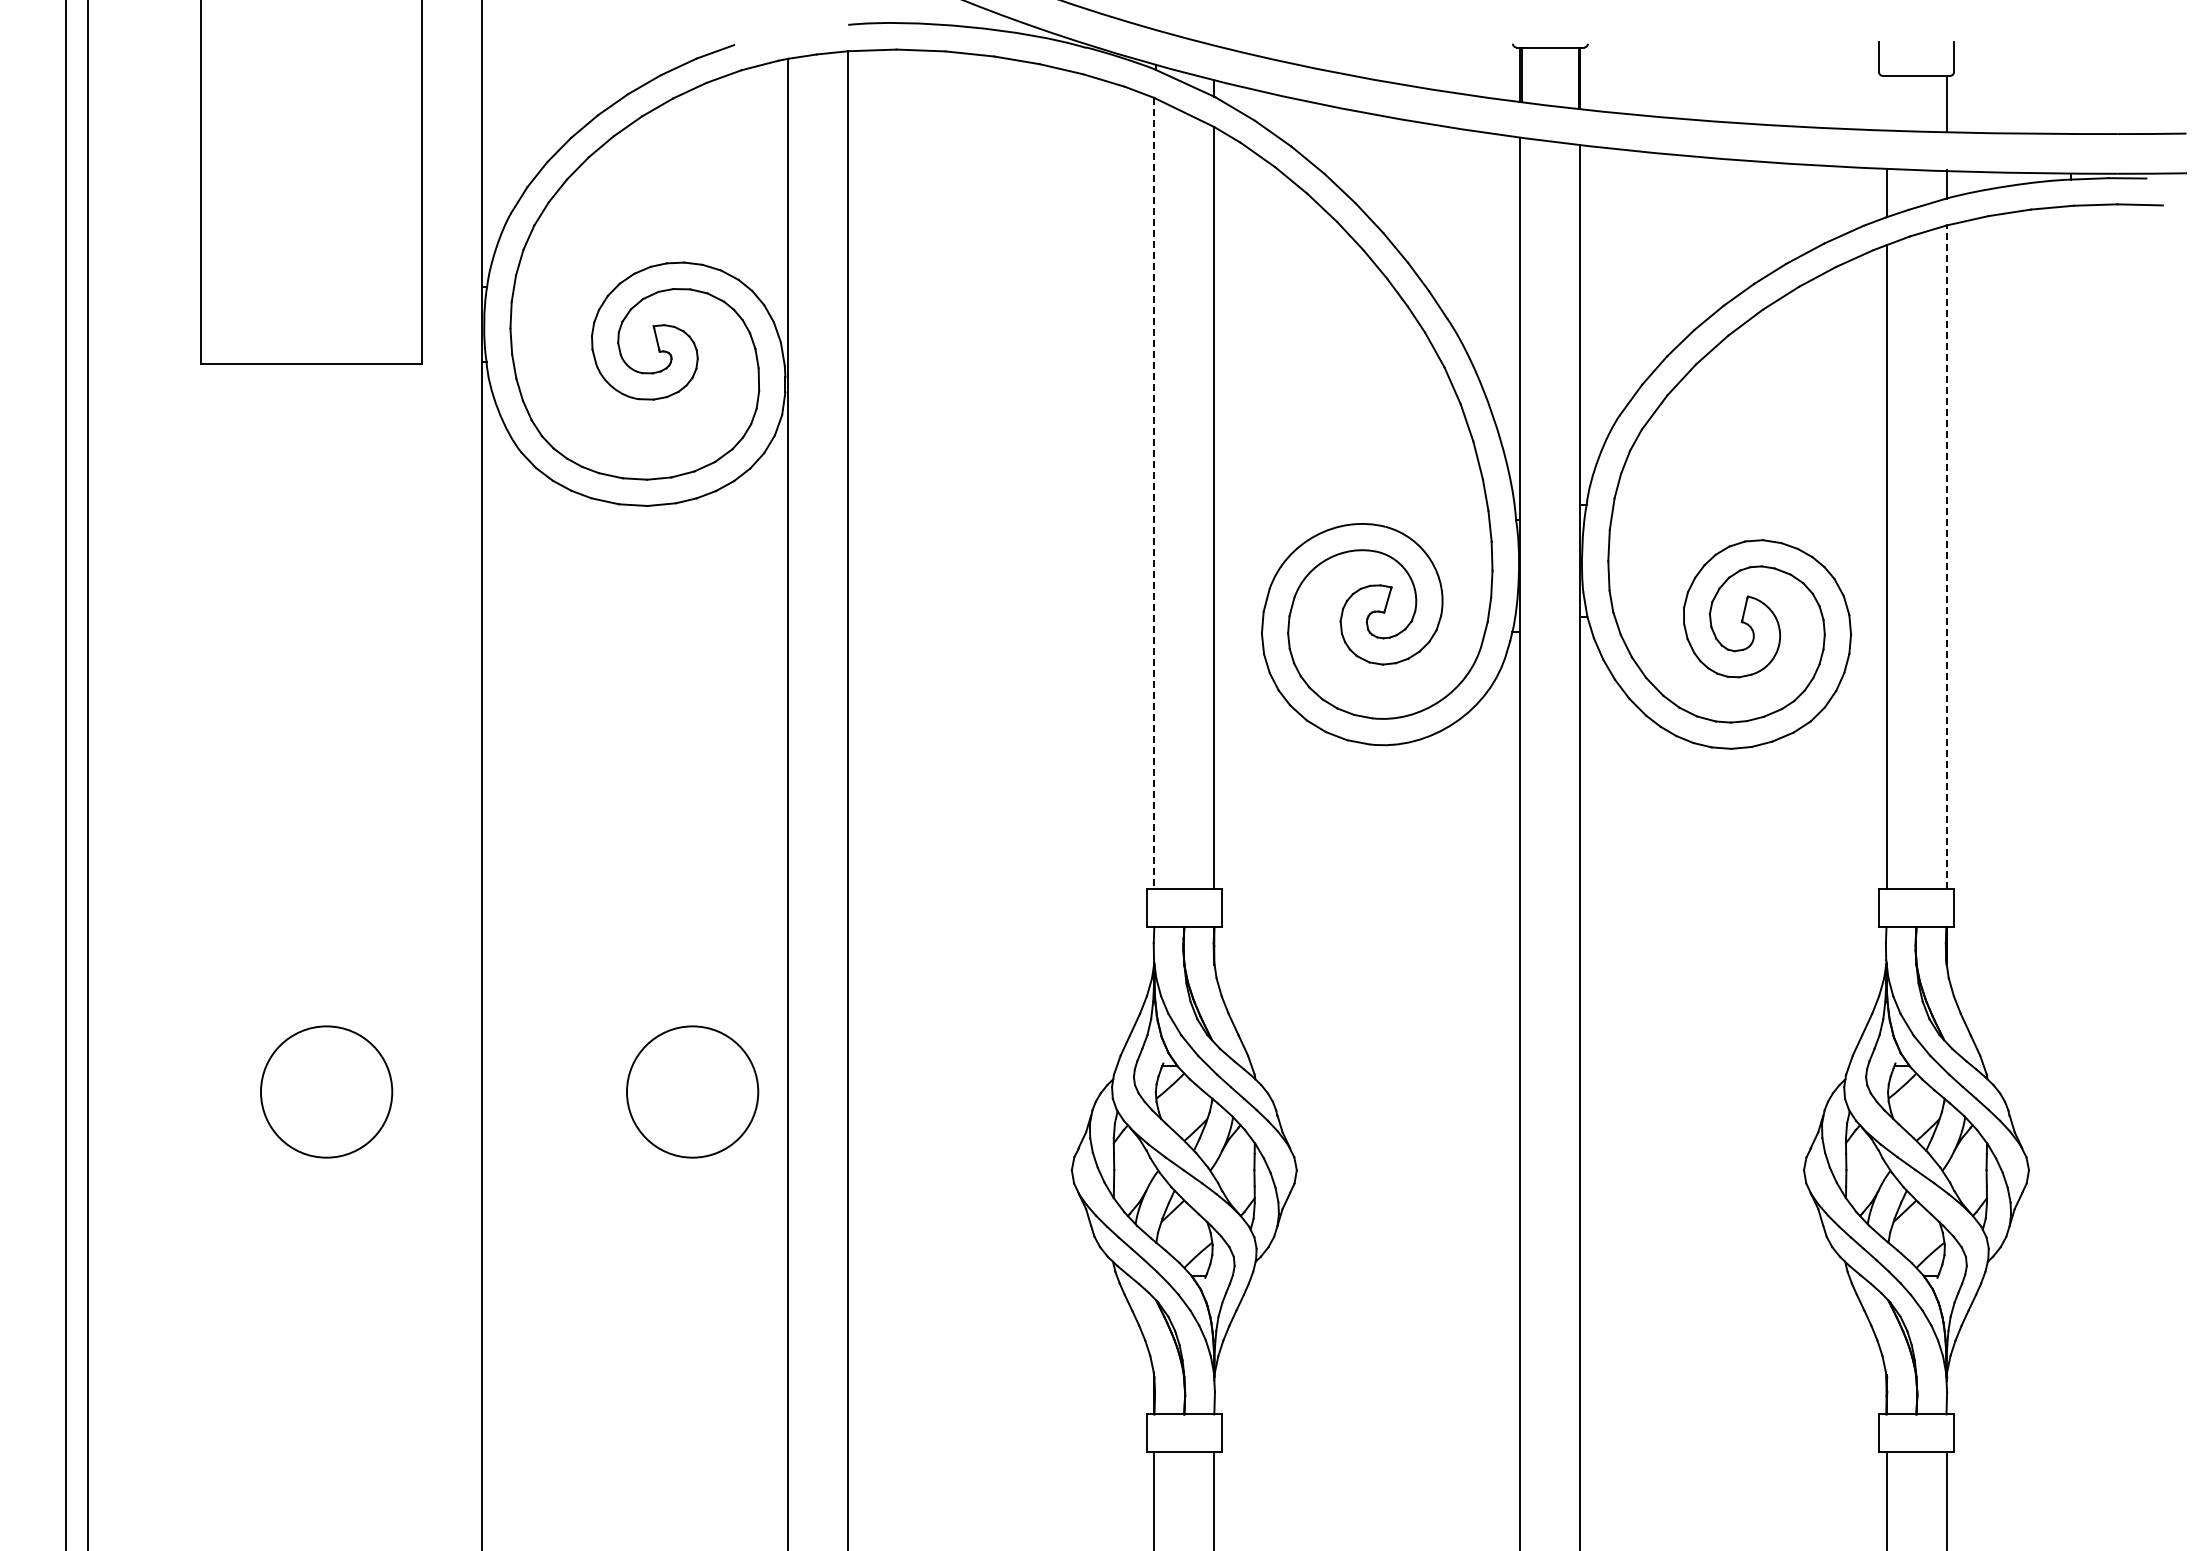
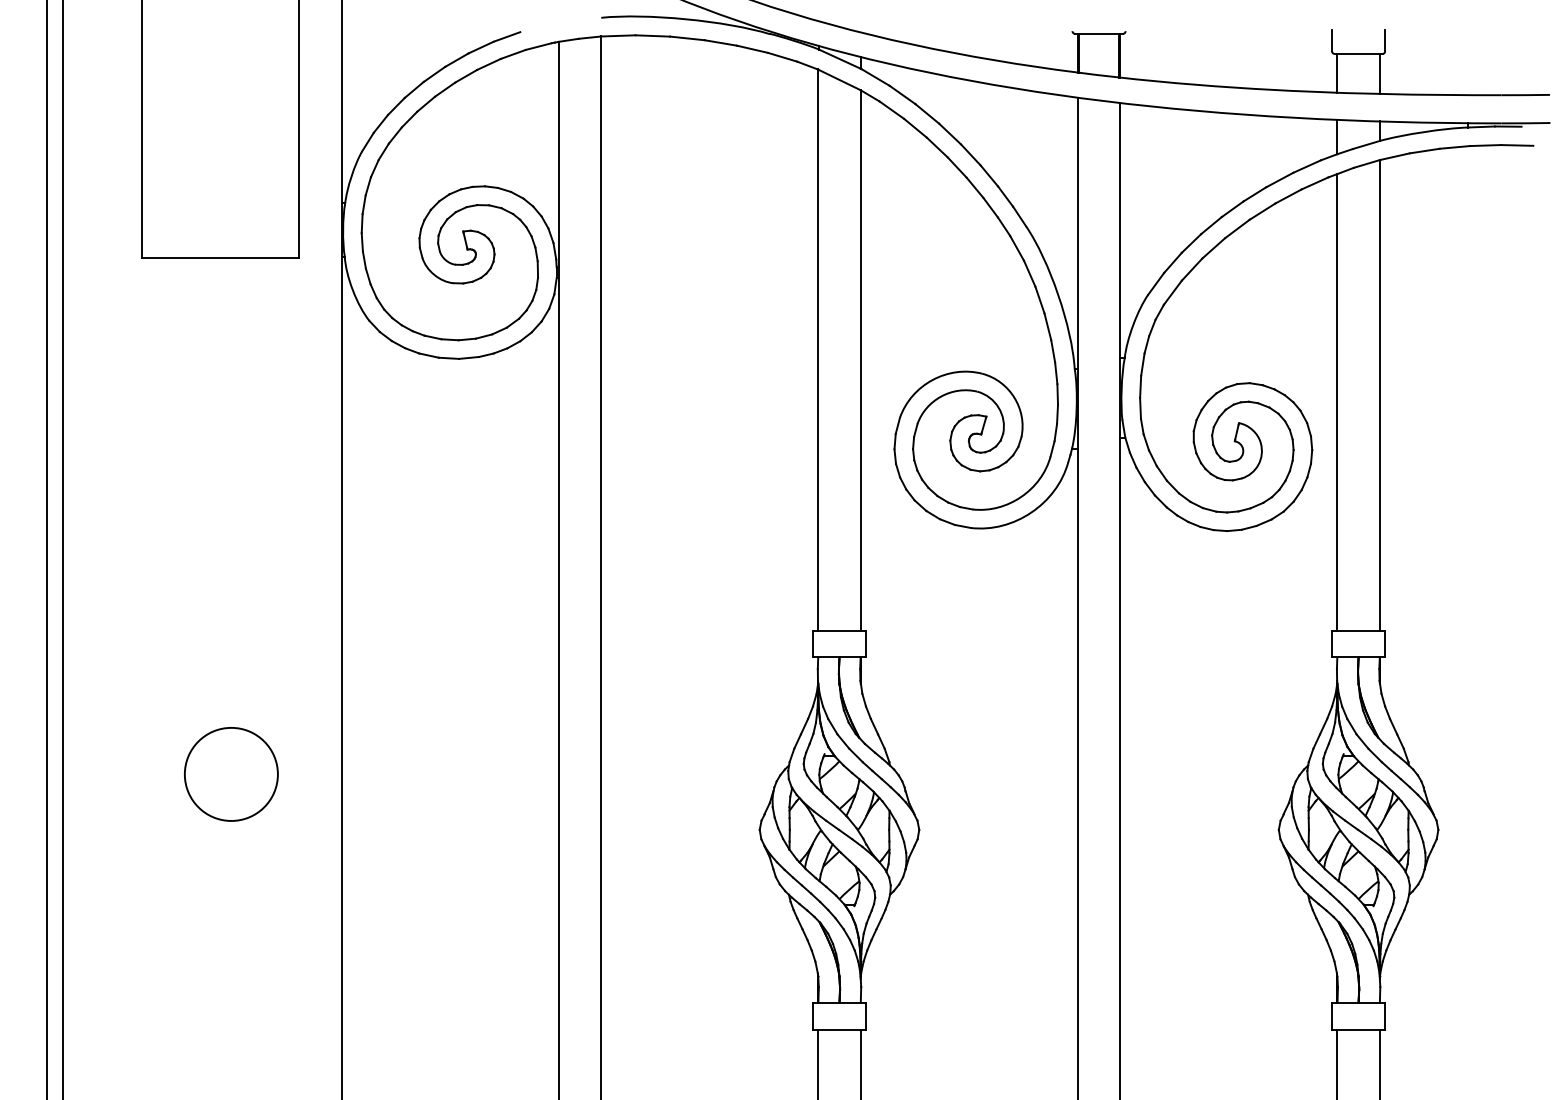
line: (1886, 102) -> (1337, 72), added
line: (1154, 493) -> (818, 350), dashed -> solid
line: (1946, 557) -> (1379, 395), dashed -> solid
circle: (692, 1091) -> (490, 774), removed

